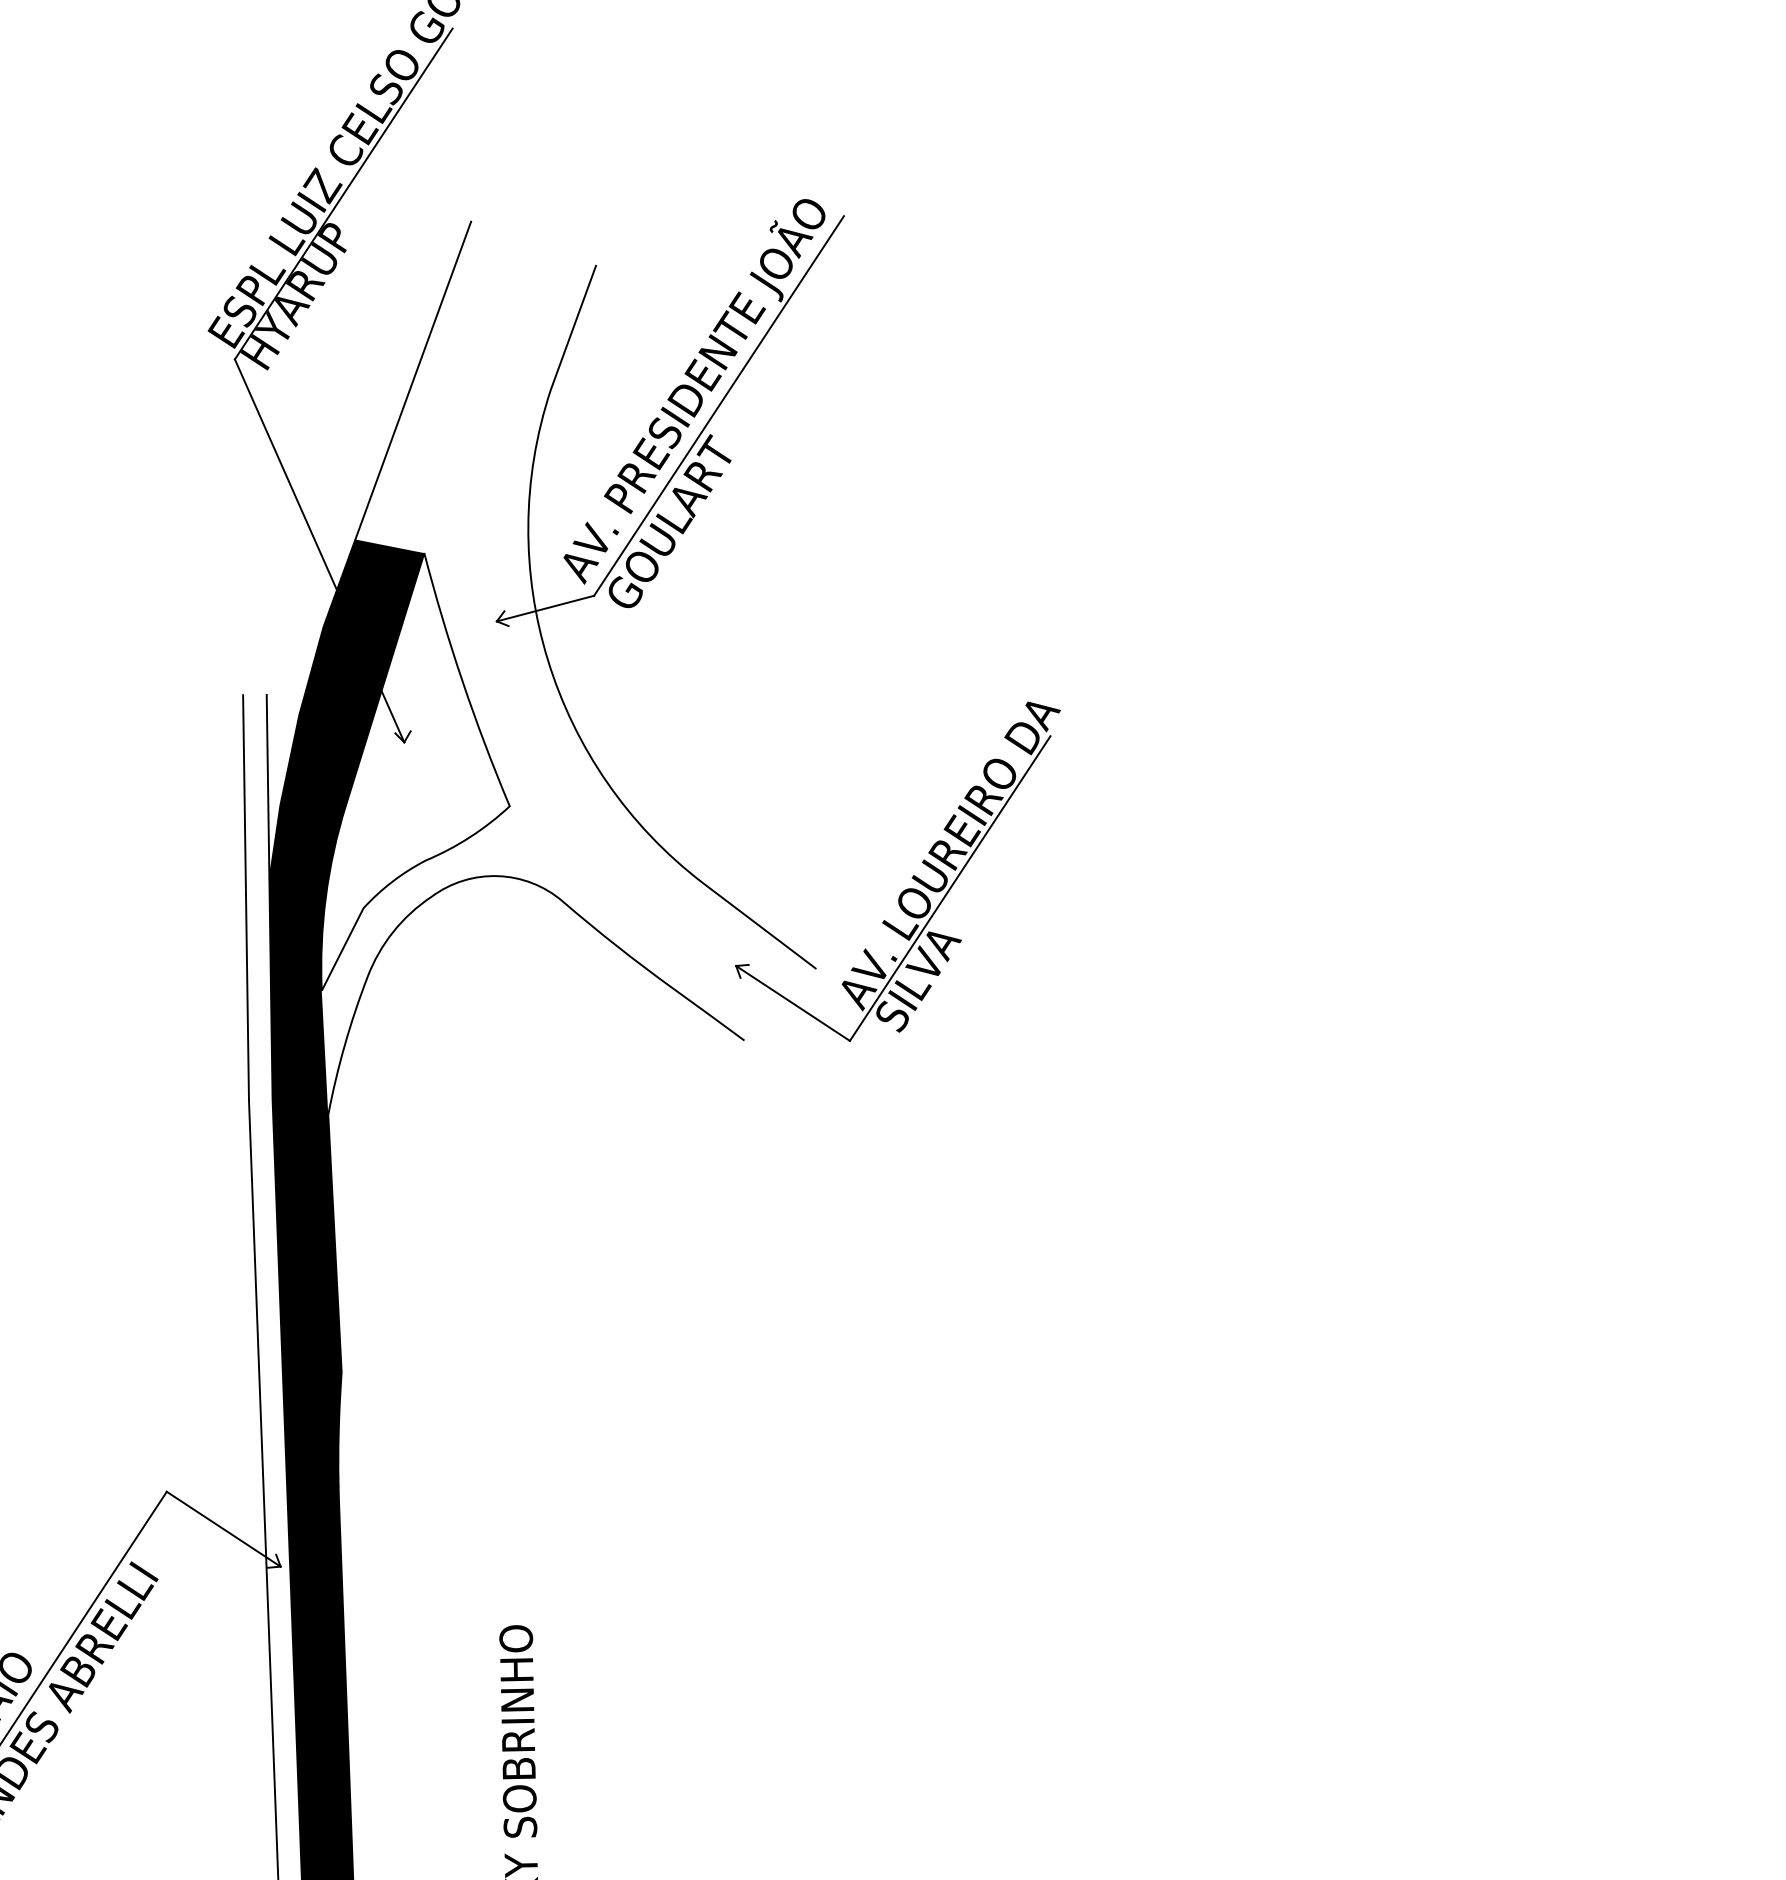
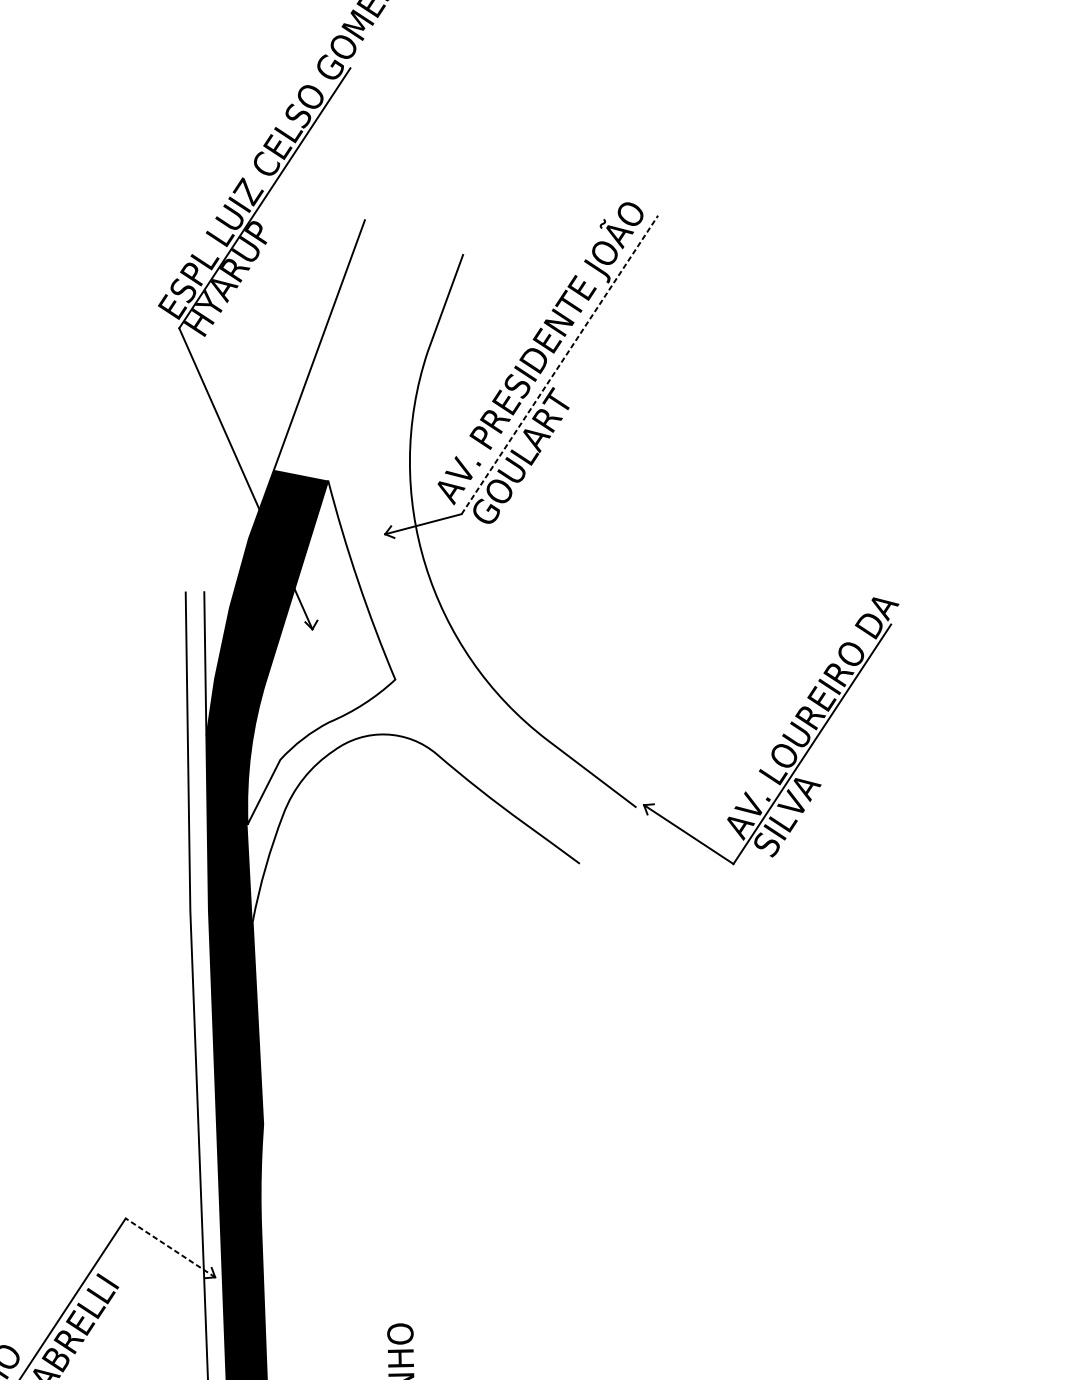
line: (719, 405) -> (560, 364), solid -> dashed
part: (912, 876) -> (782, 734), moved
line: (223, 1528) -> (170, 1247), solid -> dashed

